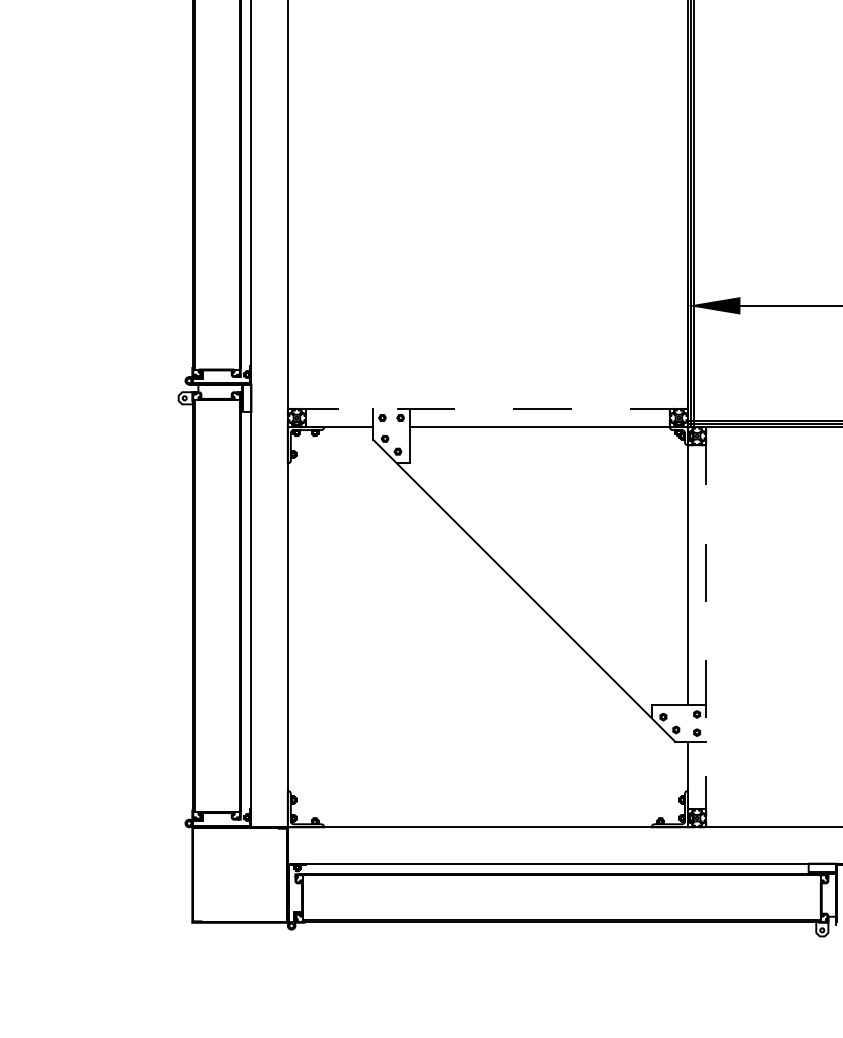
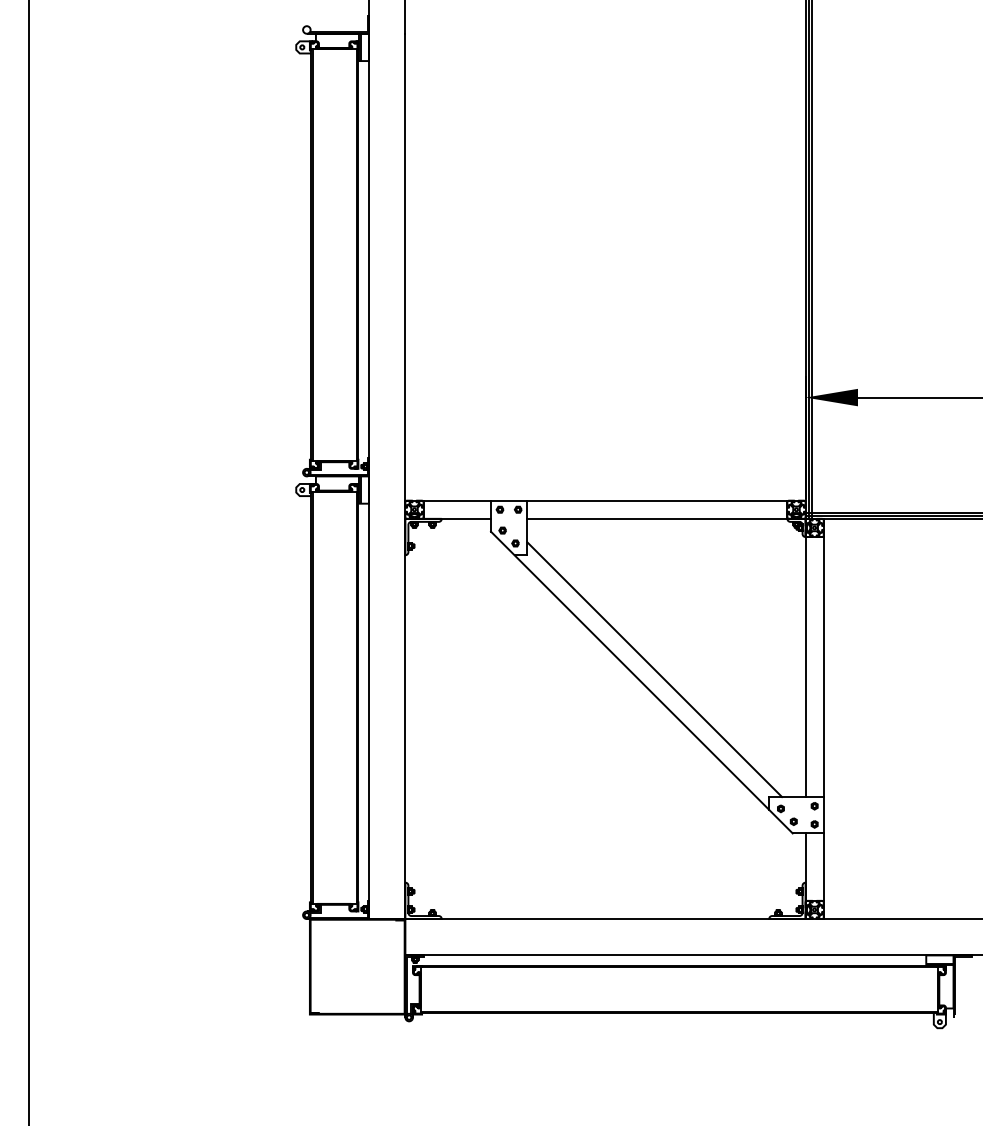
line: (486, 408) -> (604, 500), dashed -> solid
line: (536, 577) -> (654, 669), added
line: (705, 627) -> (823, 719), dashed -> solid

